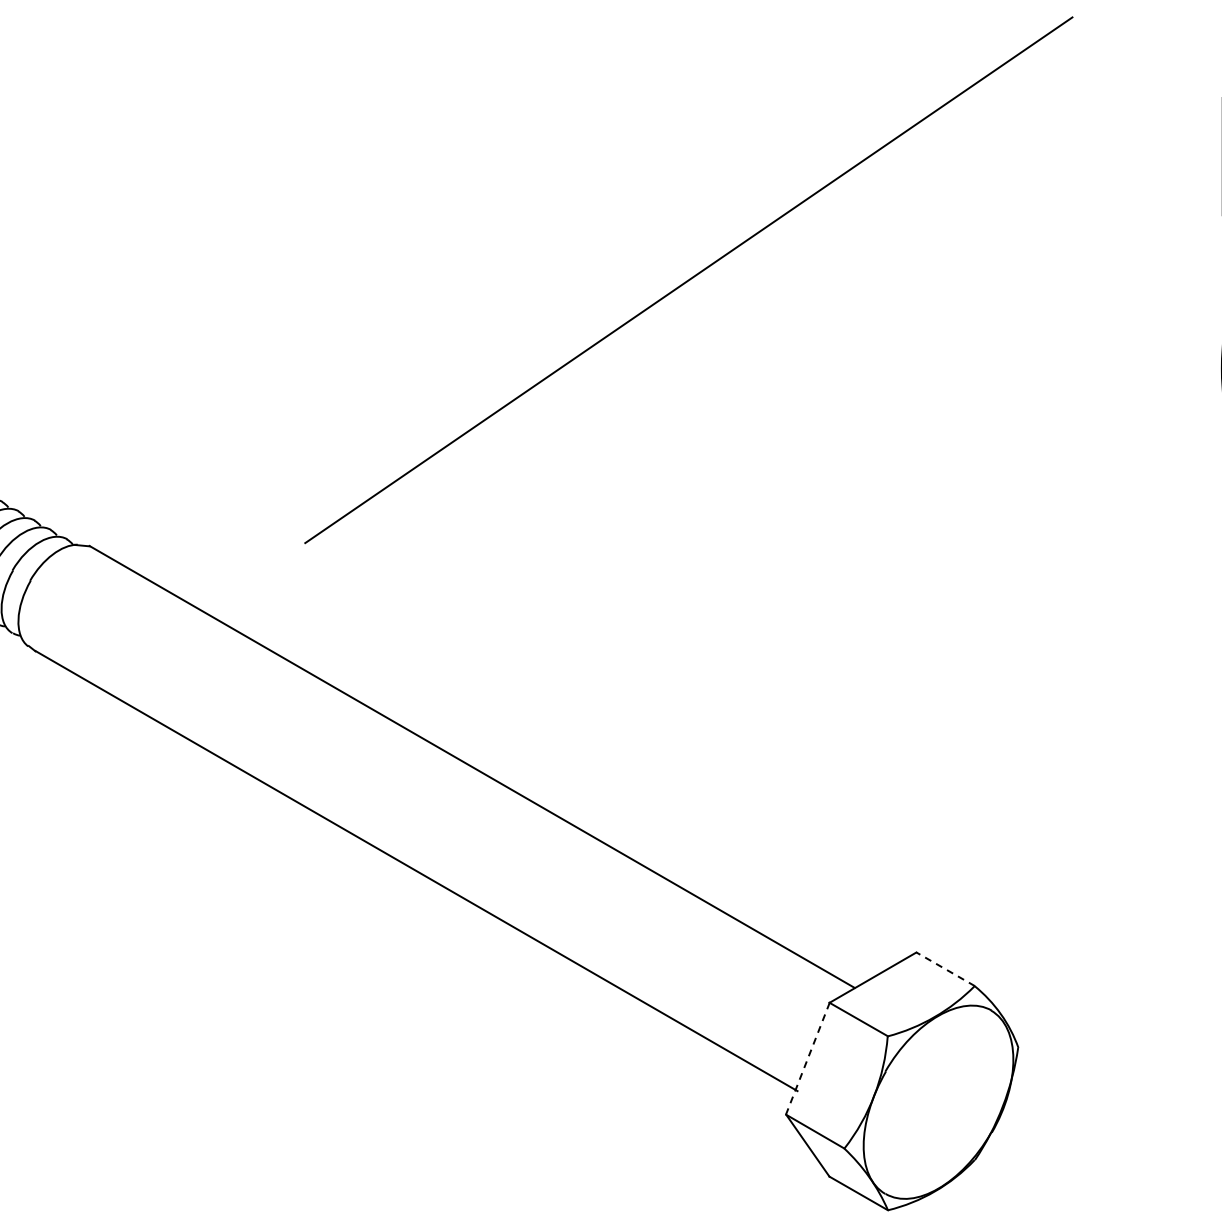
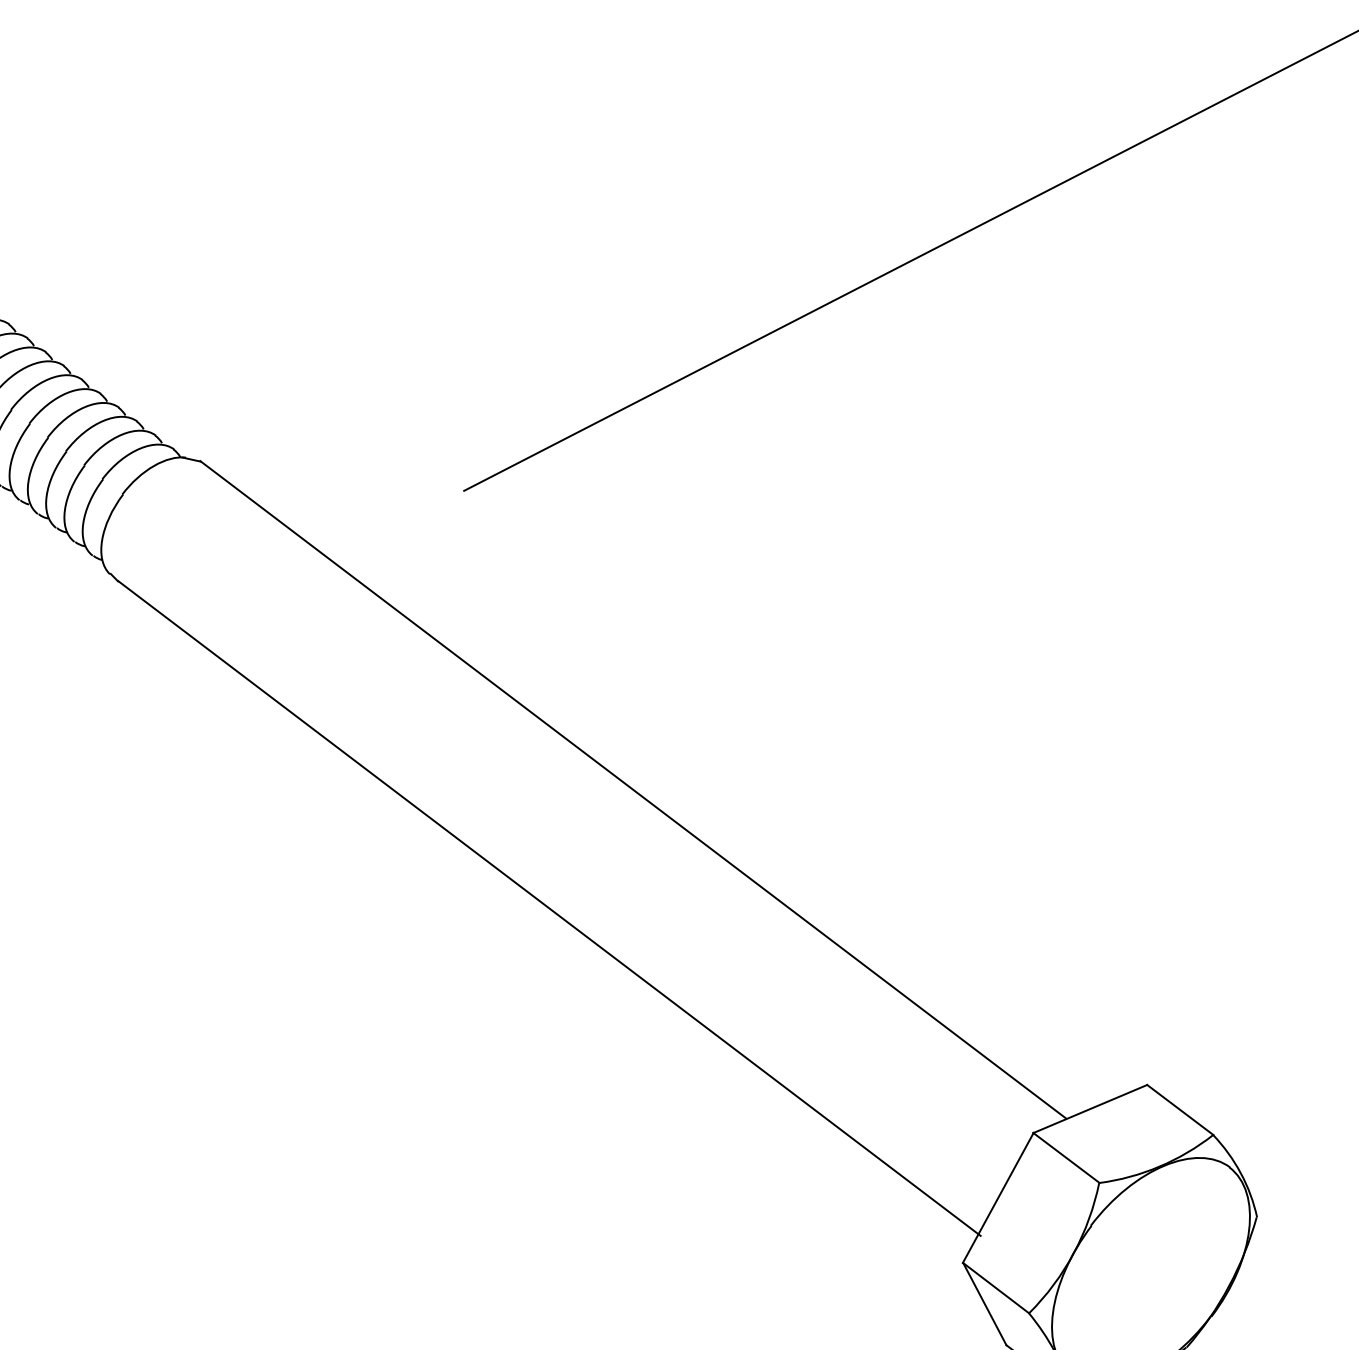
line: (945, 969) -> (1180, 1110), dashed -> solid
line: (807, 1059) -> (997, 1198), dashed -> solid

